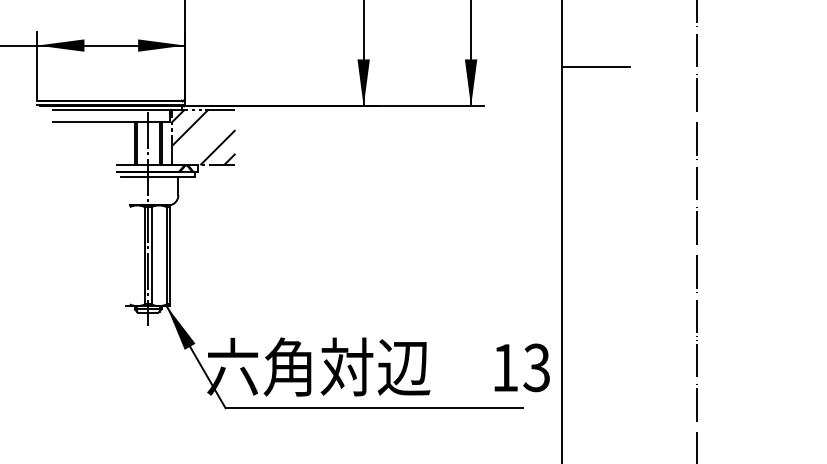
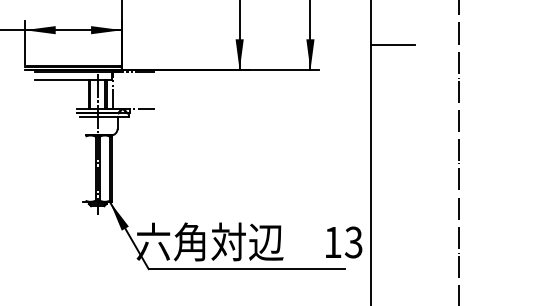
hatch: (204, 137) -> (134, 90), removed

